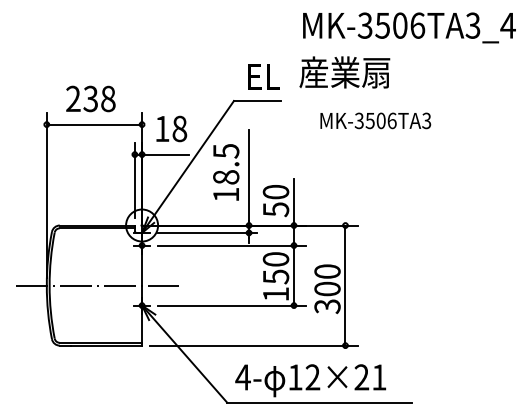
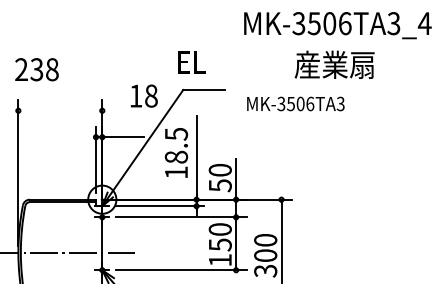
text: (344, 72) -> (334, 64), moved
text: (263, 76) -> (191, 62), moved
text: (90, 98) -> (36, 69), moved
text: (375, 120) -> (295, 103), moved
line: (94, 124) -> (60, 110), removed
text: (171, 128) -> (144, 95), moved

